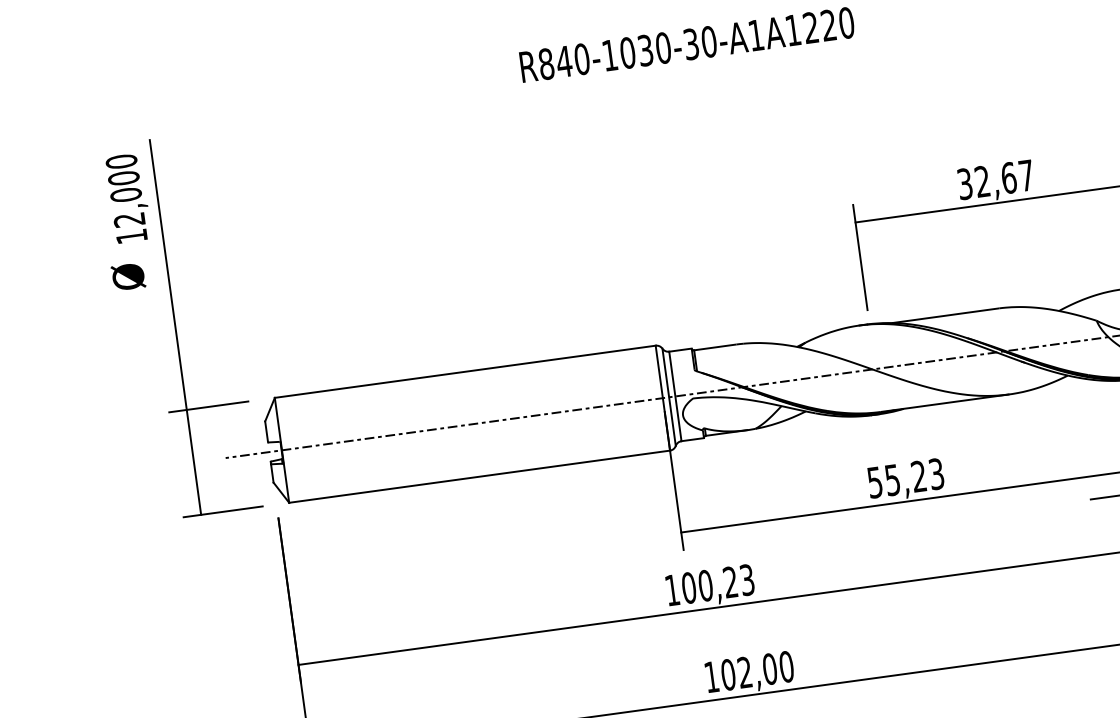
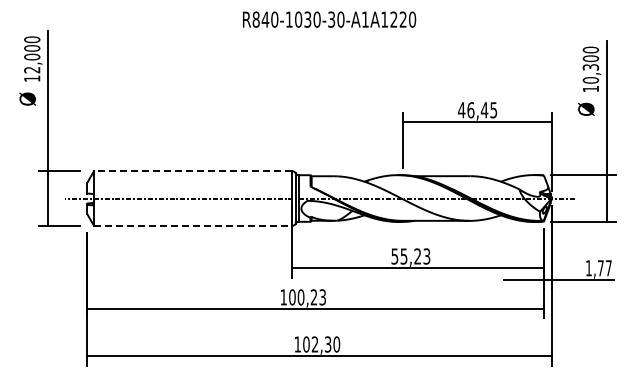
text: (995, 180) -> (477, 110), 32,67 -> 46,45
line: (464, 372) -> (192, 171), solid -> dashed
line: (480, 475) -> (193, 225), solid -> dashed
text: (768, 669) -> (327, 344), 102,00 -> 102,30

